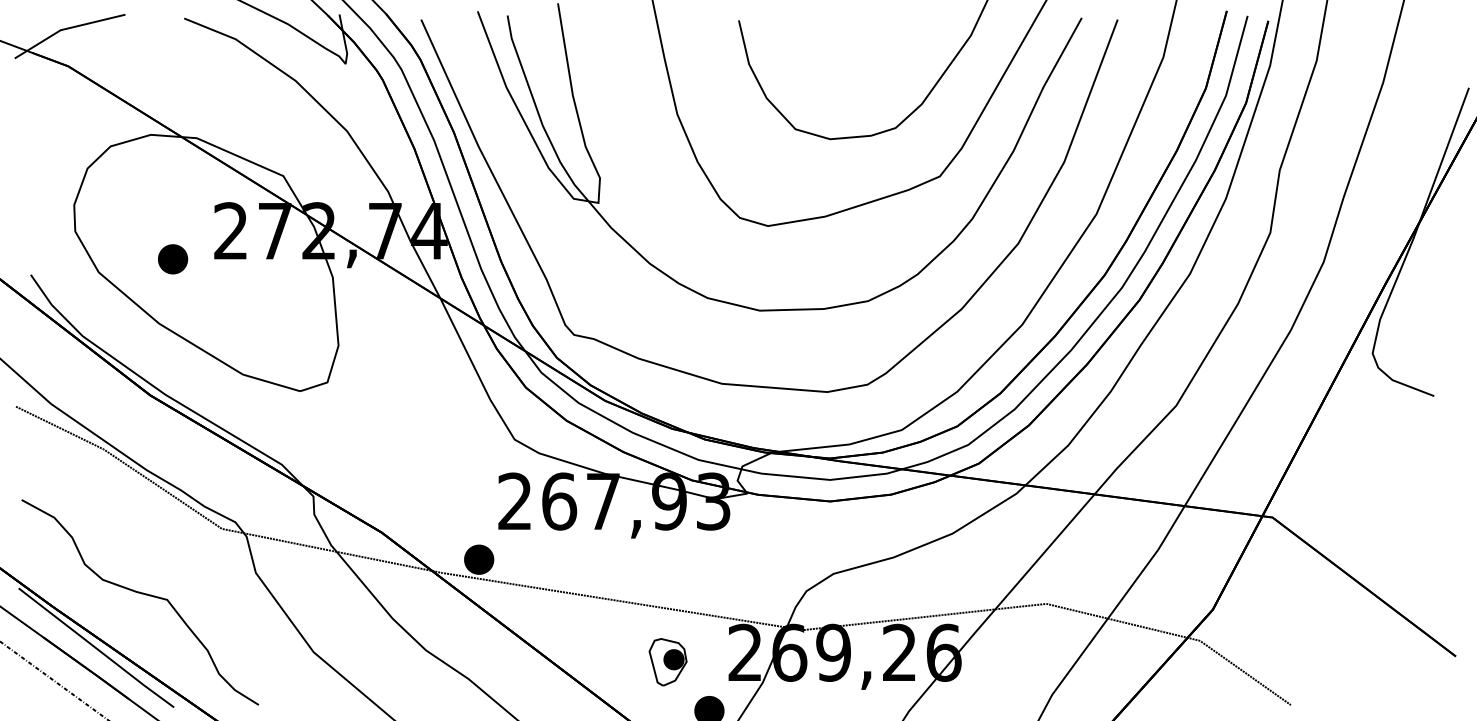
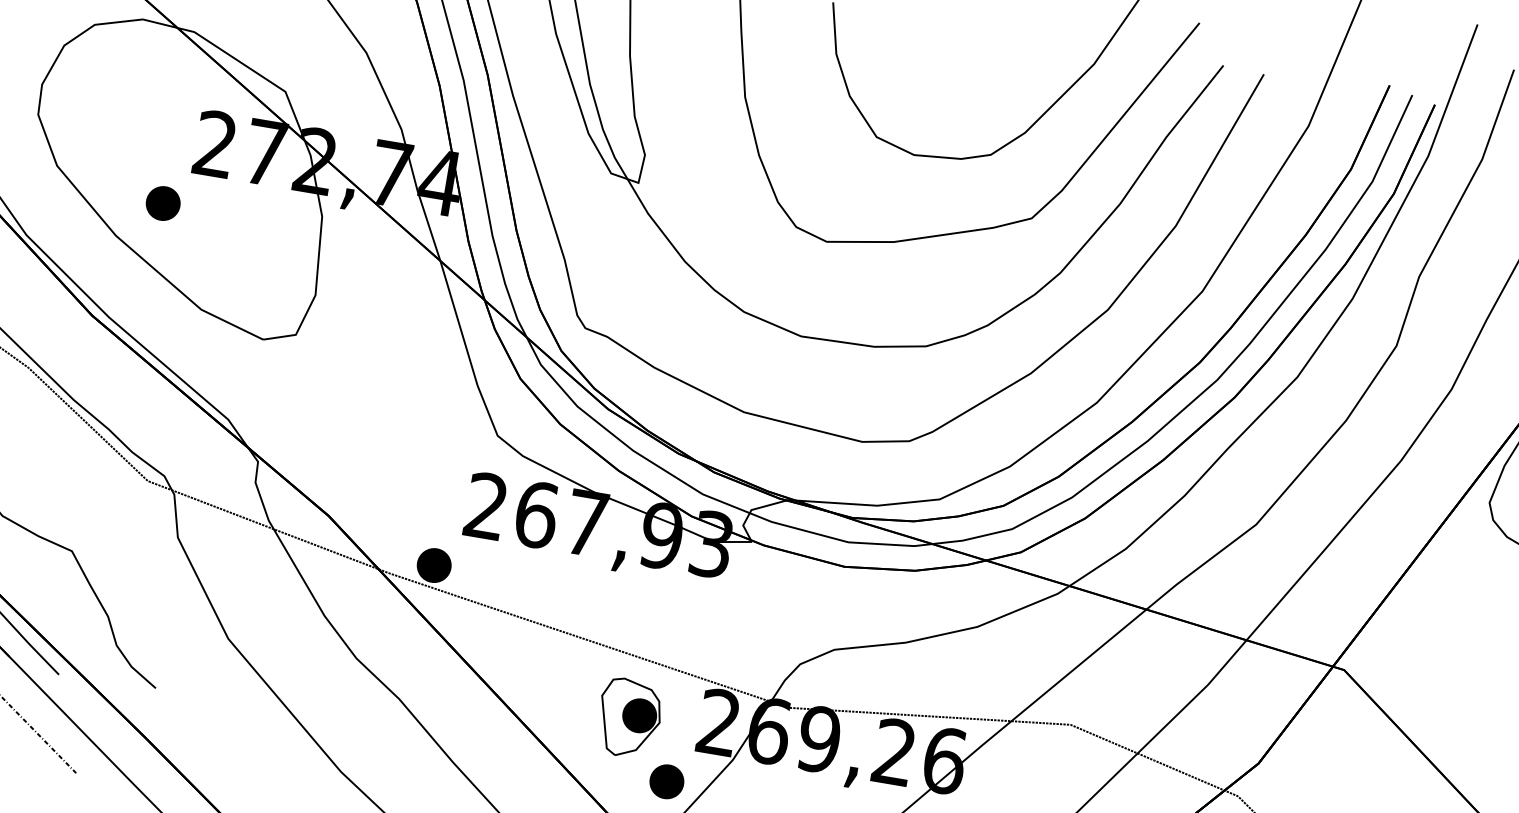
part: (173, 259) -> (163, 203), moved
part: (667, 662) -> (628, 718), size x1.43

